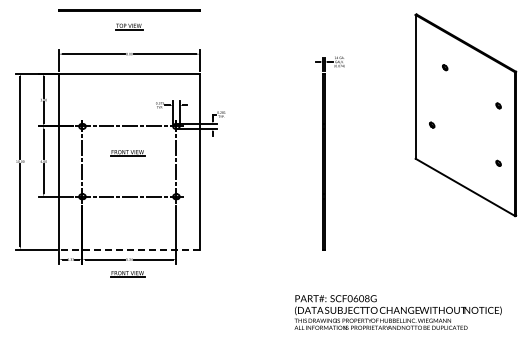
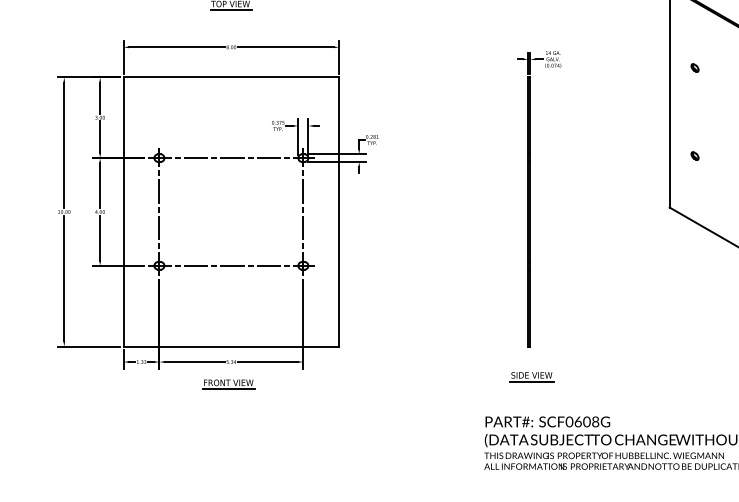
part: (445, 67) -> (695, 67), moved
part: (127, 153) -> (228, 199), removed
line: (128, 249) -> (229, 346), dashed -> solid
part: (325, 269) -> (531, 377), added

